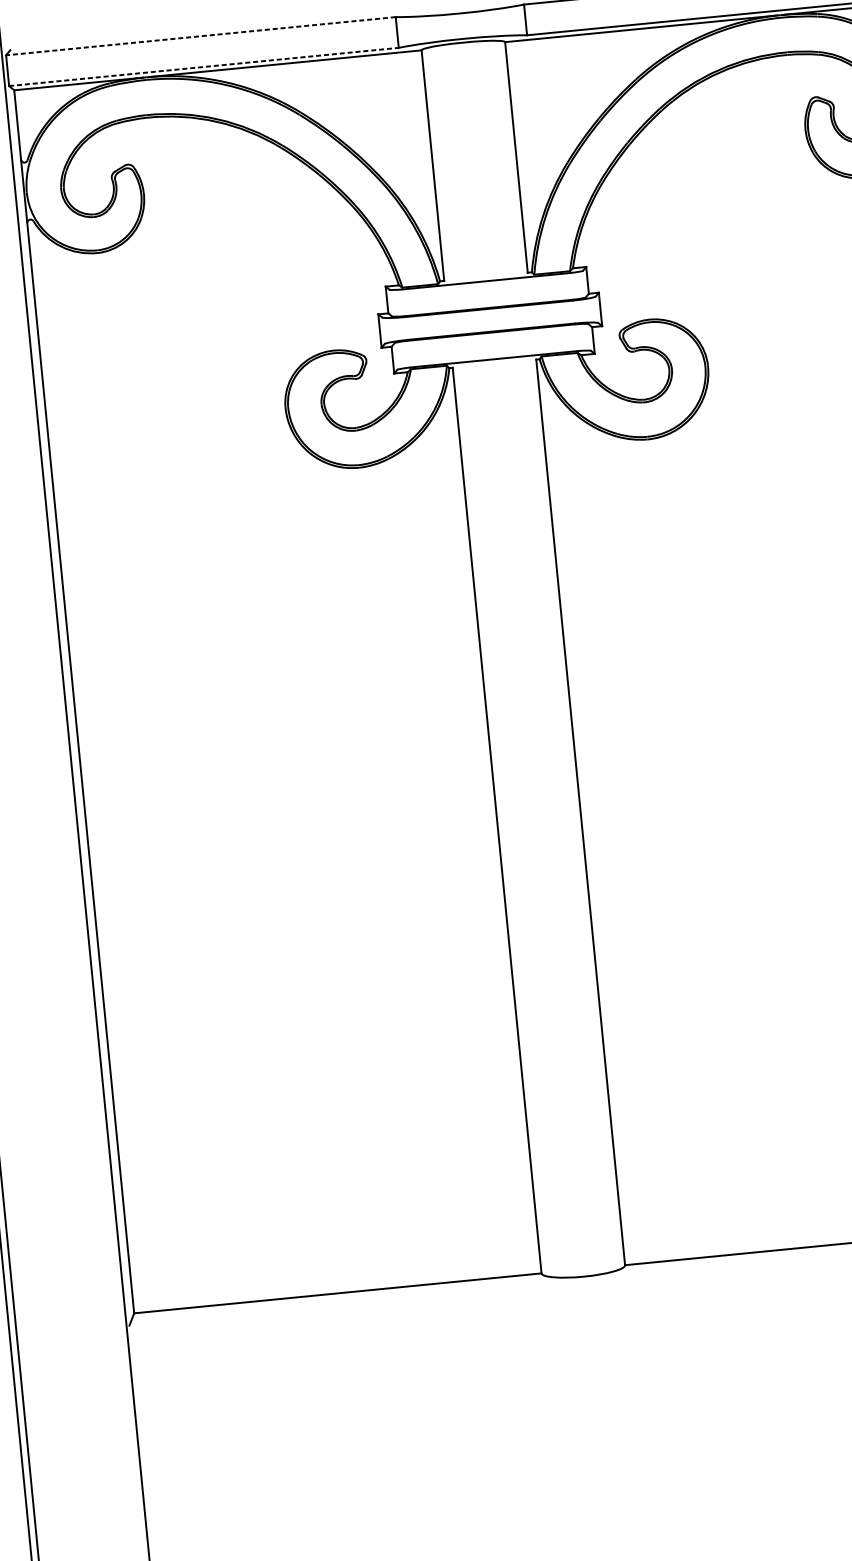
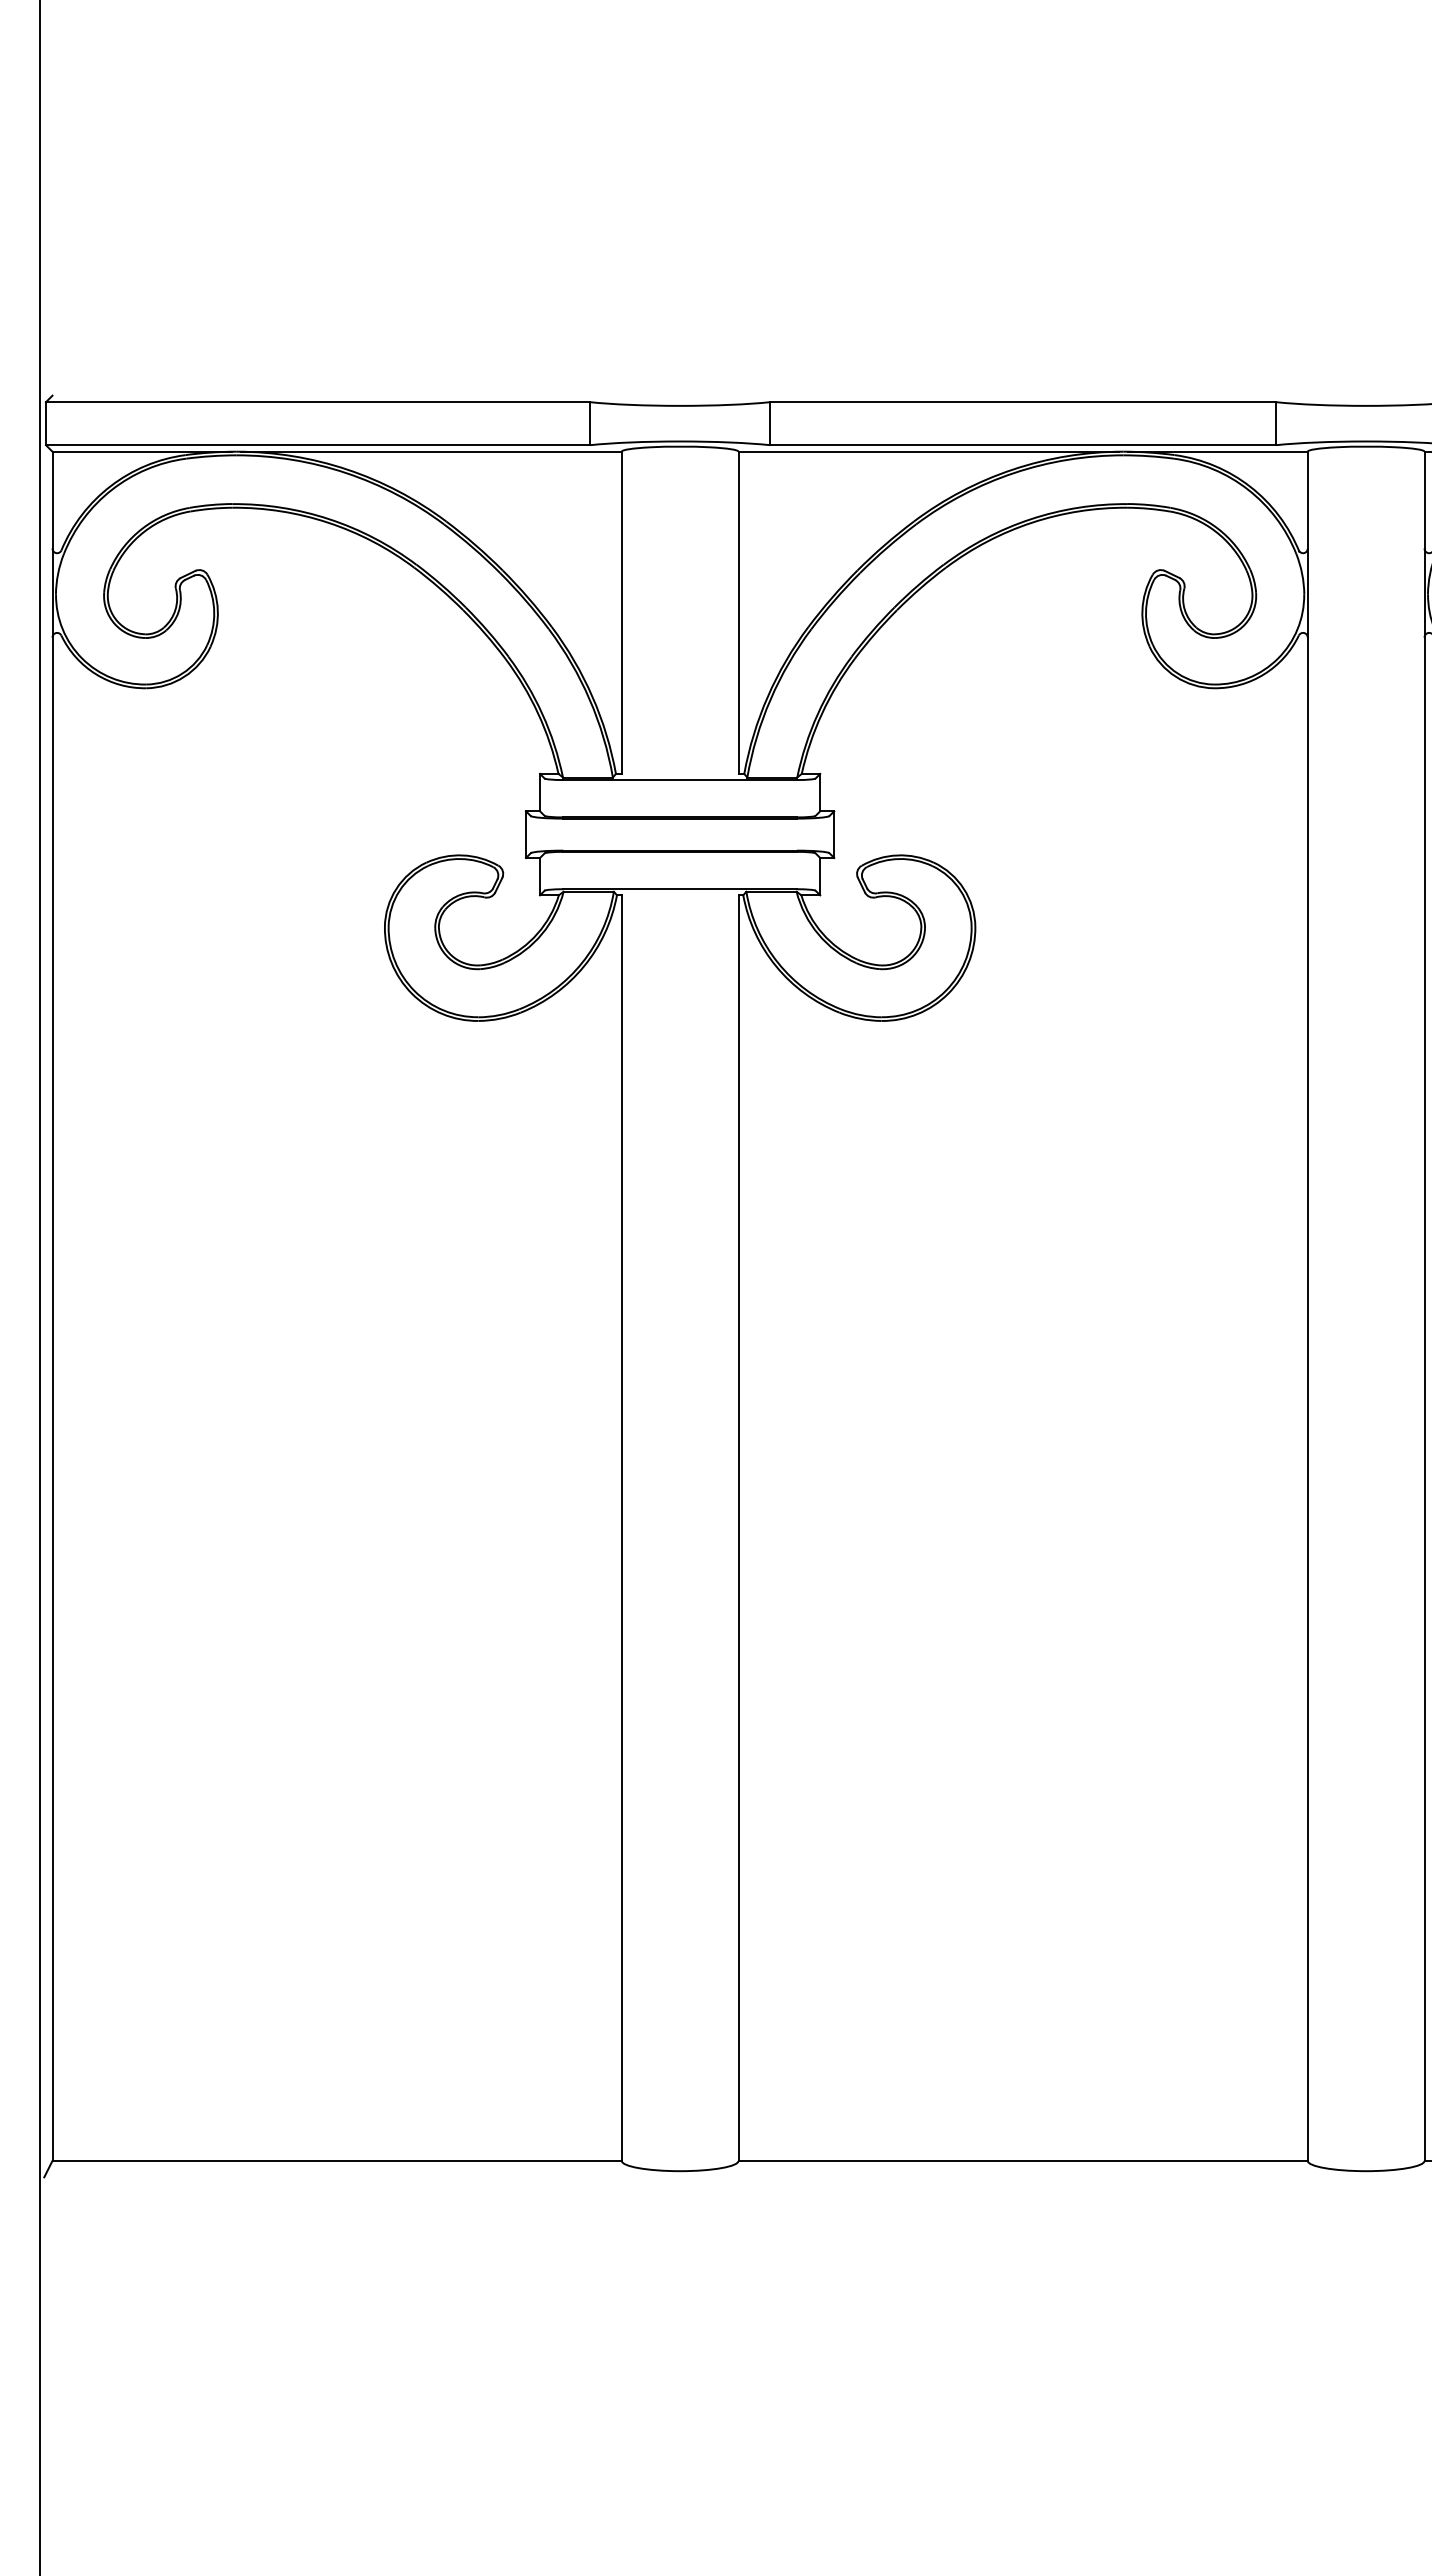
line: (200, 36) -> (317, 402), dashed -> solid
line: (204, 67) -> (318, 445), dashed -> solid

